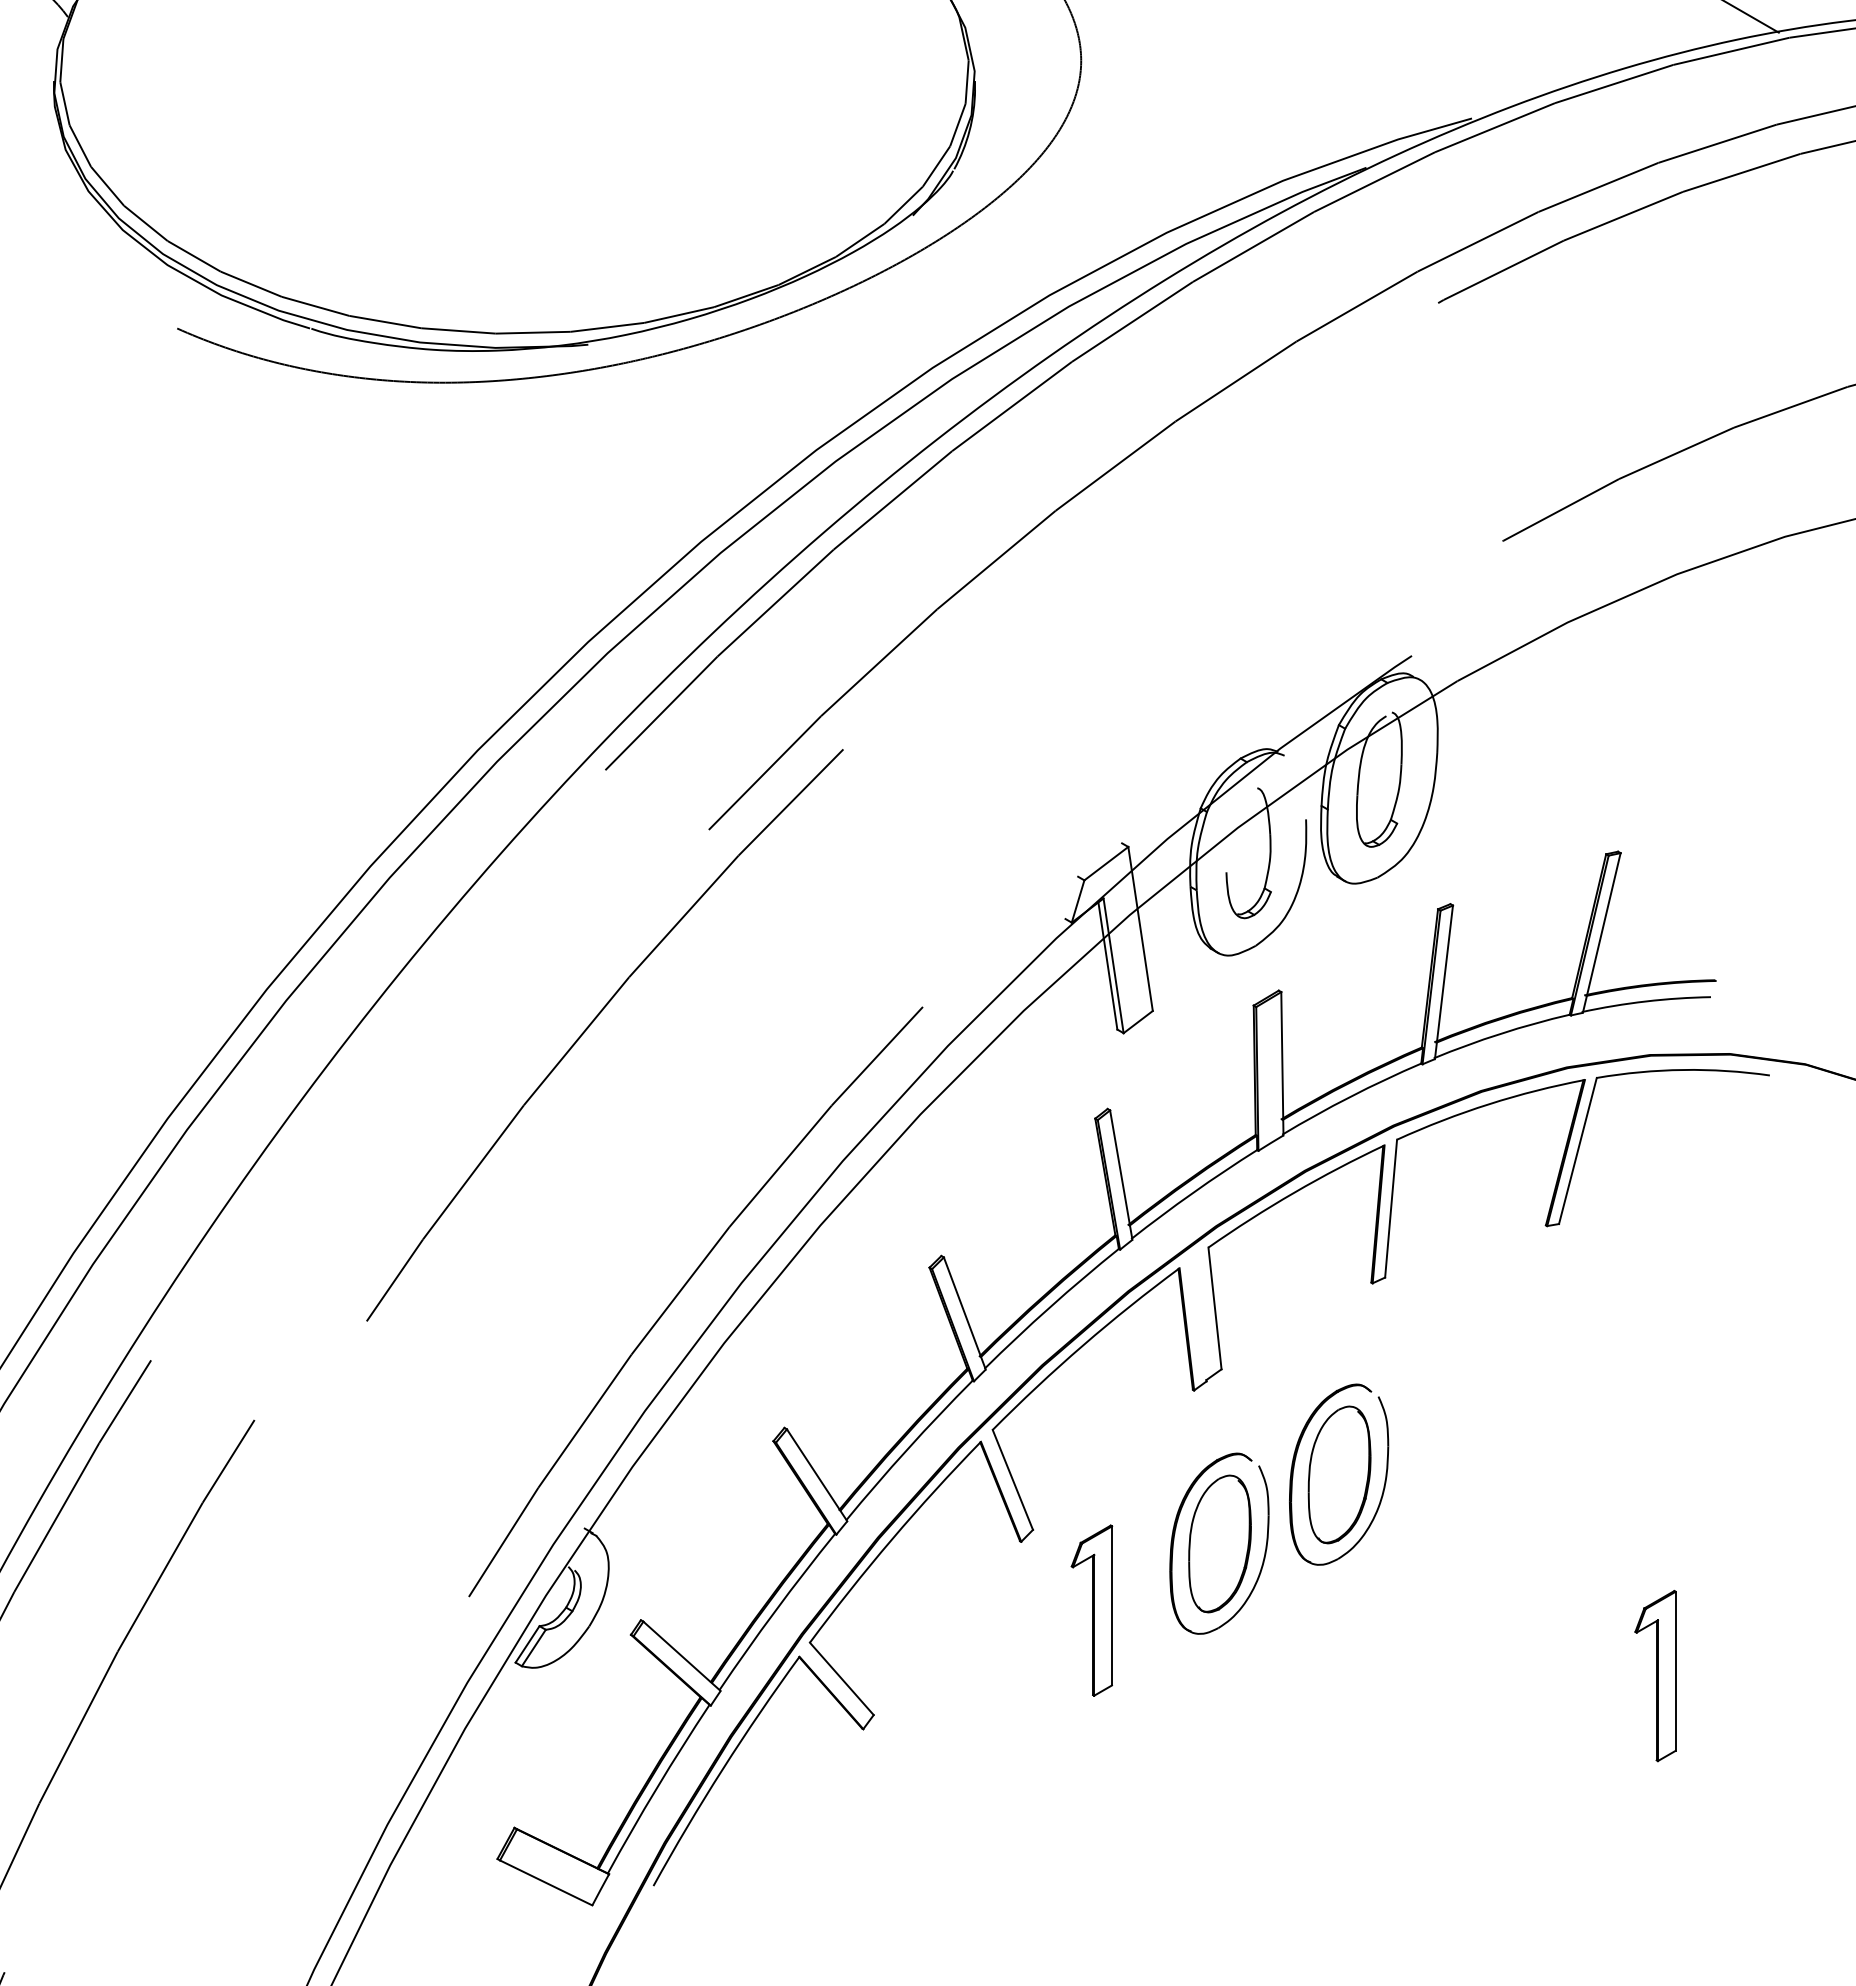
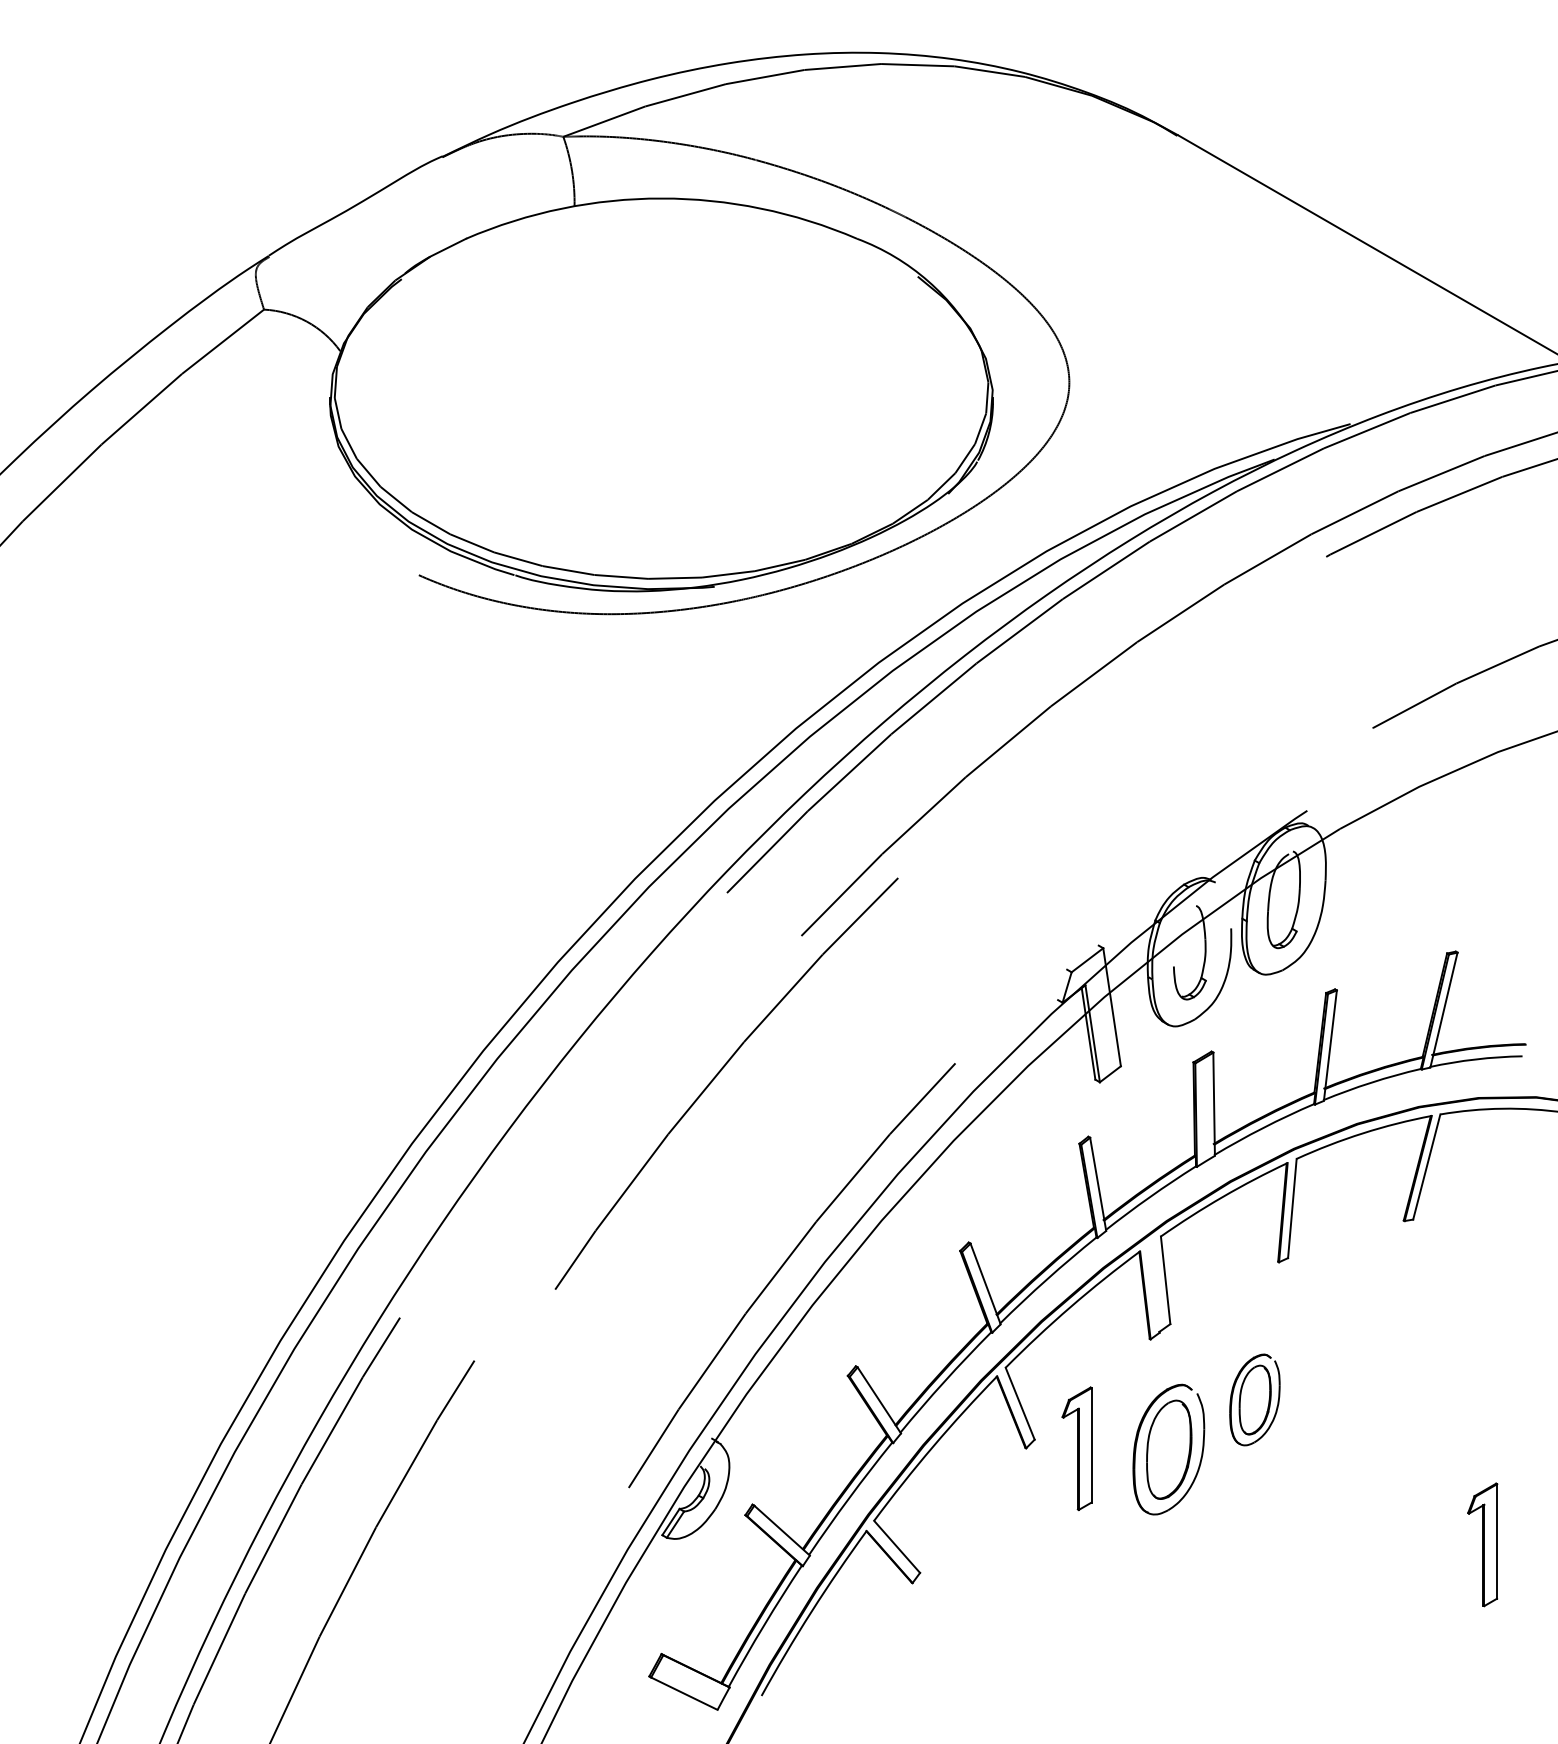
part: (1338, 1474) -> (1254, 1399), size x0.7
part: (1091, 1610) -> (1076, 1448), moved

